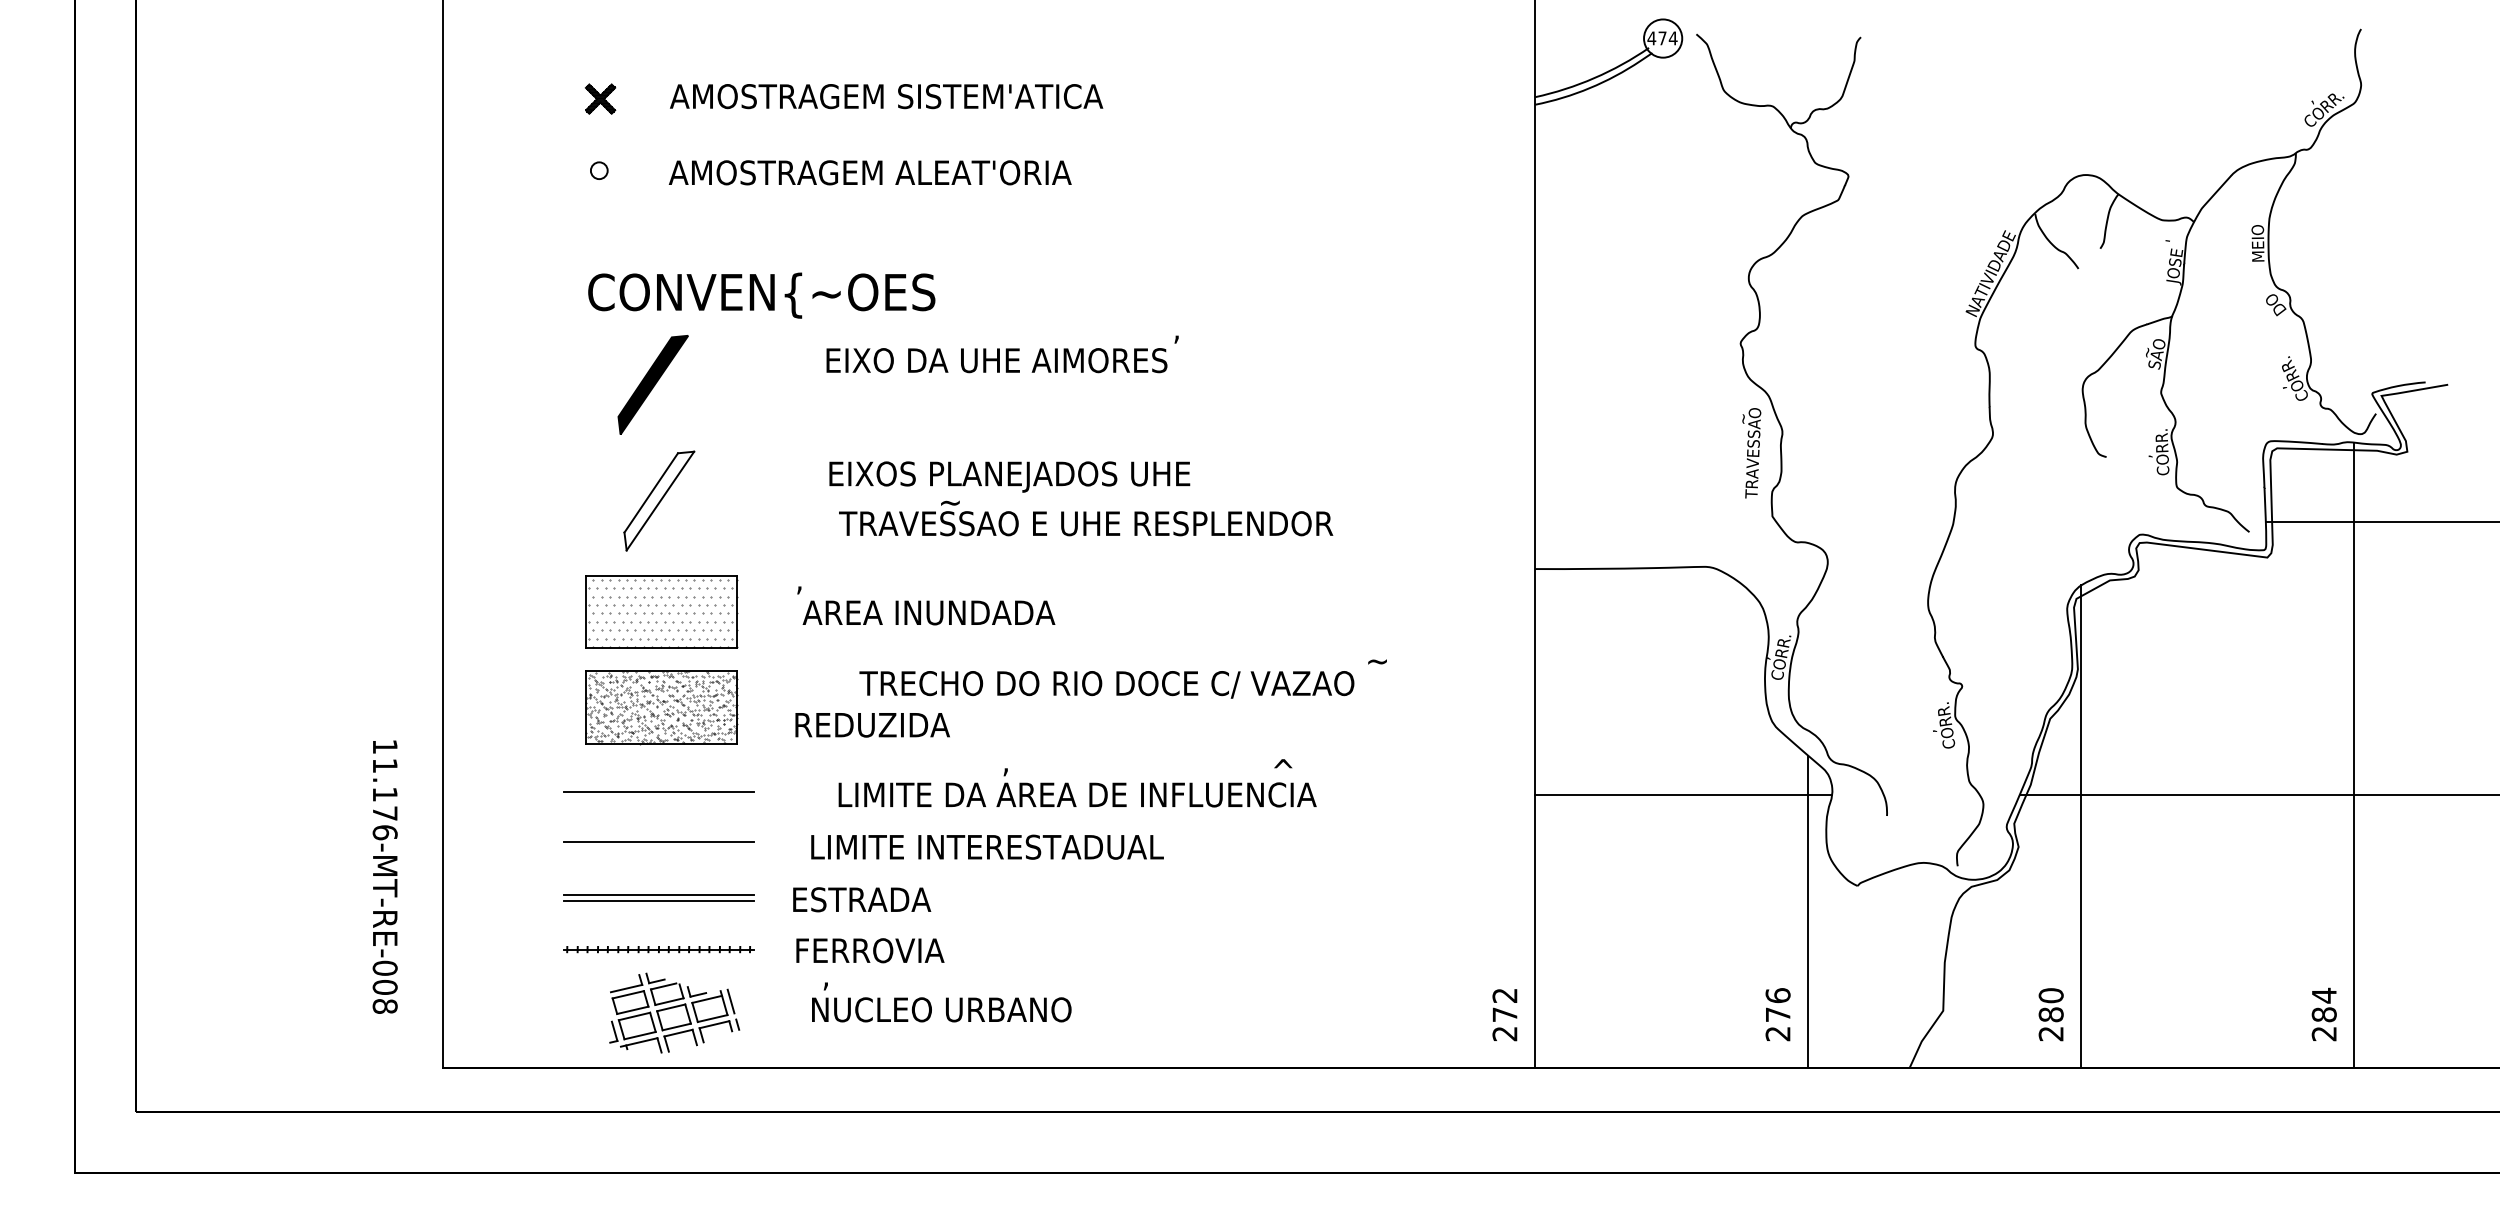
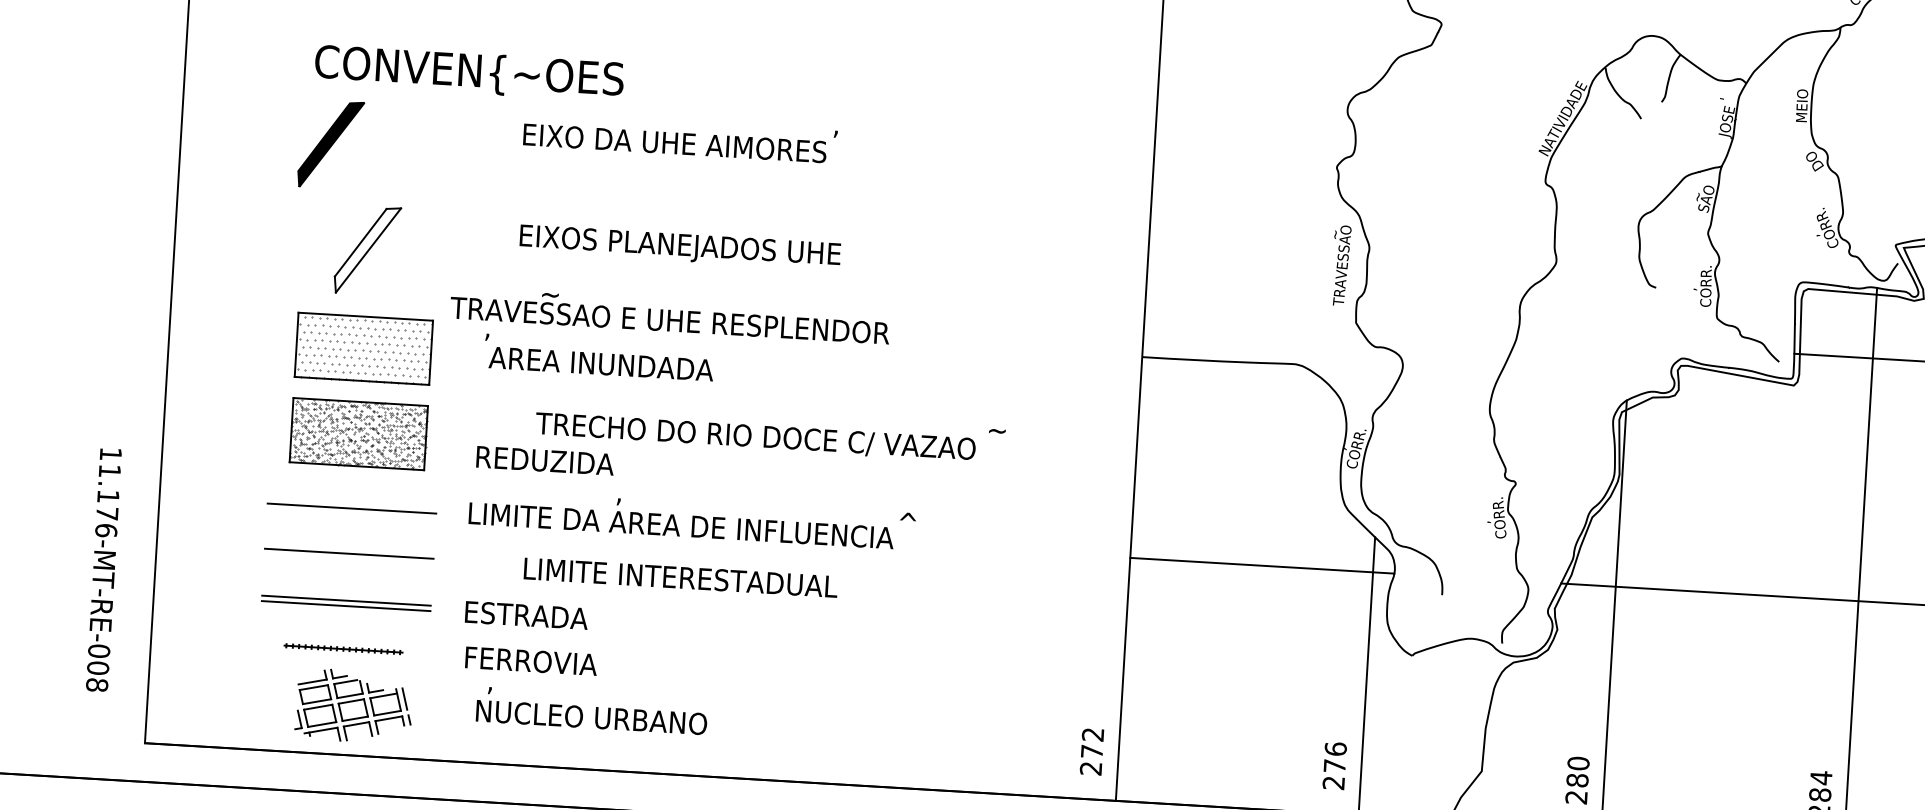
part: (652, 384) -> (330, 144), moved
text: (1086, 518) -> (670, 316), moved
text: (1077, 787) -> (681, 519), moved
text: (987, 846) -> (680, 577), moved
part: (658, 949) -> (343, 648), size x0.7

